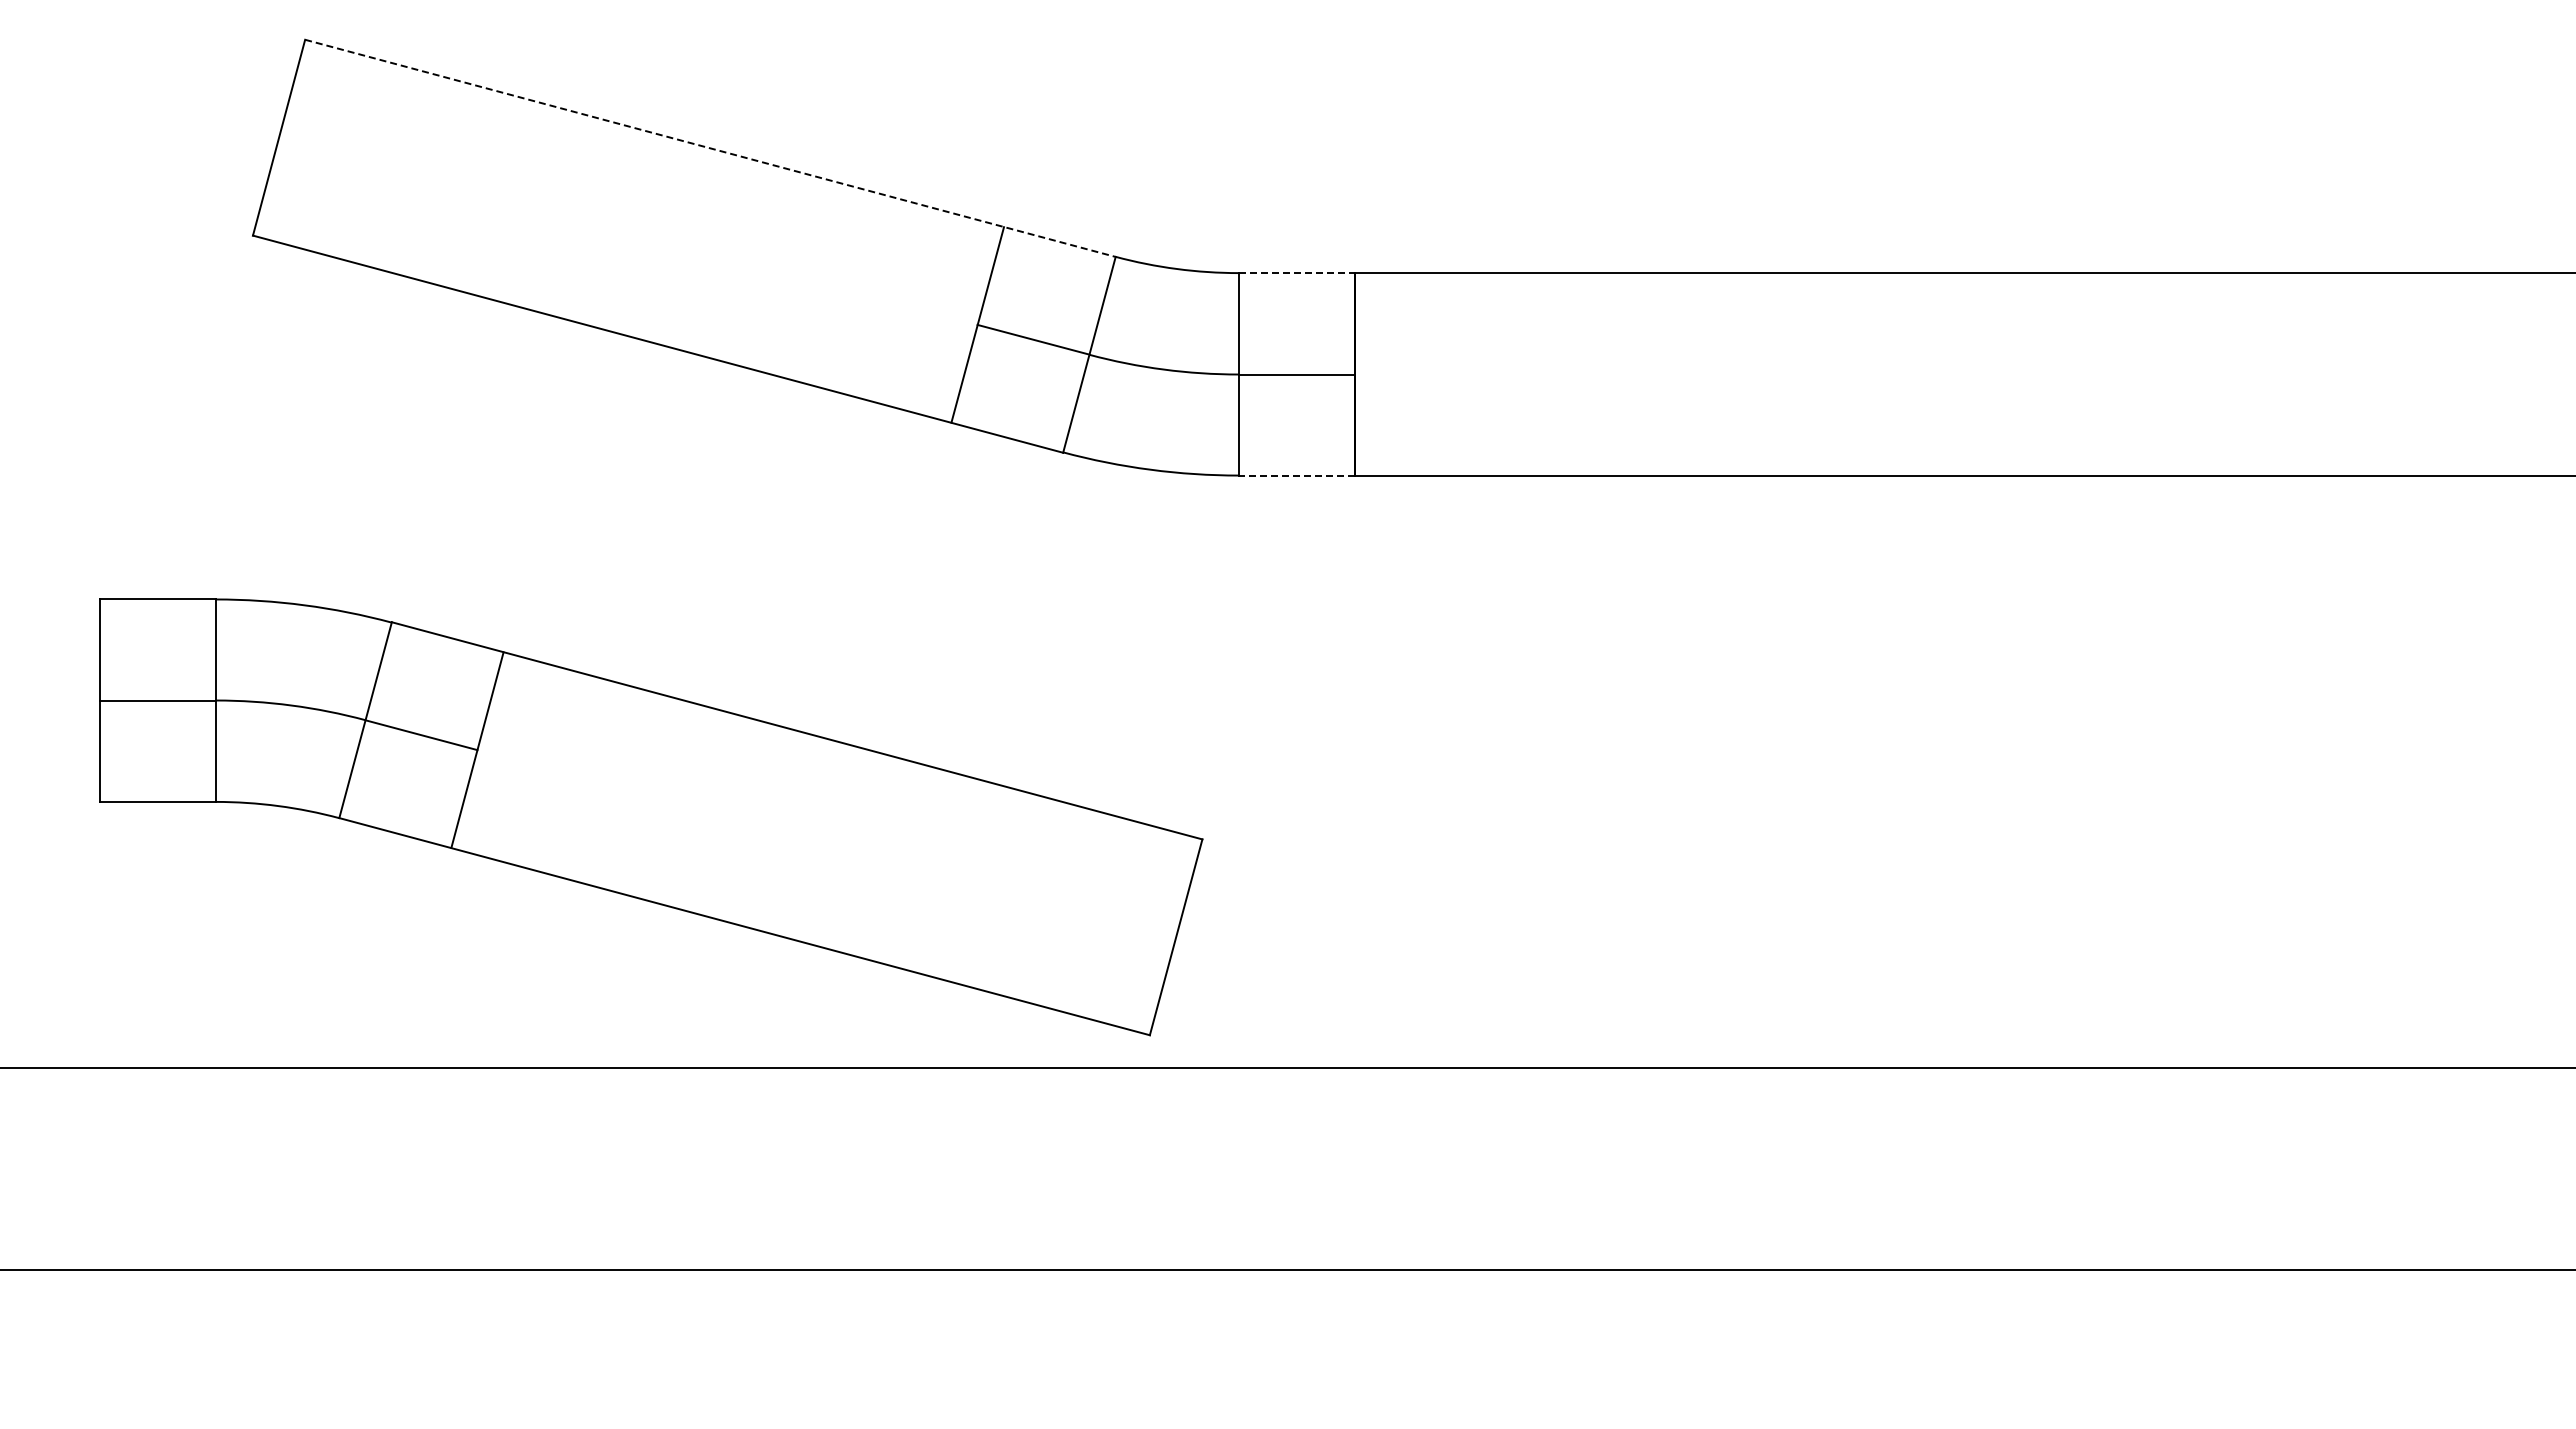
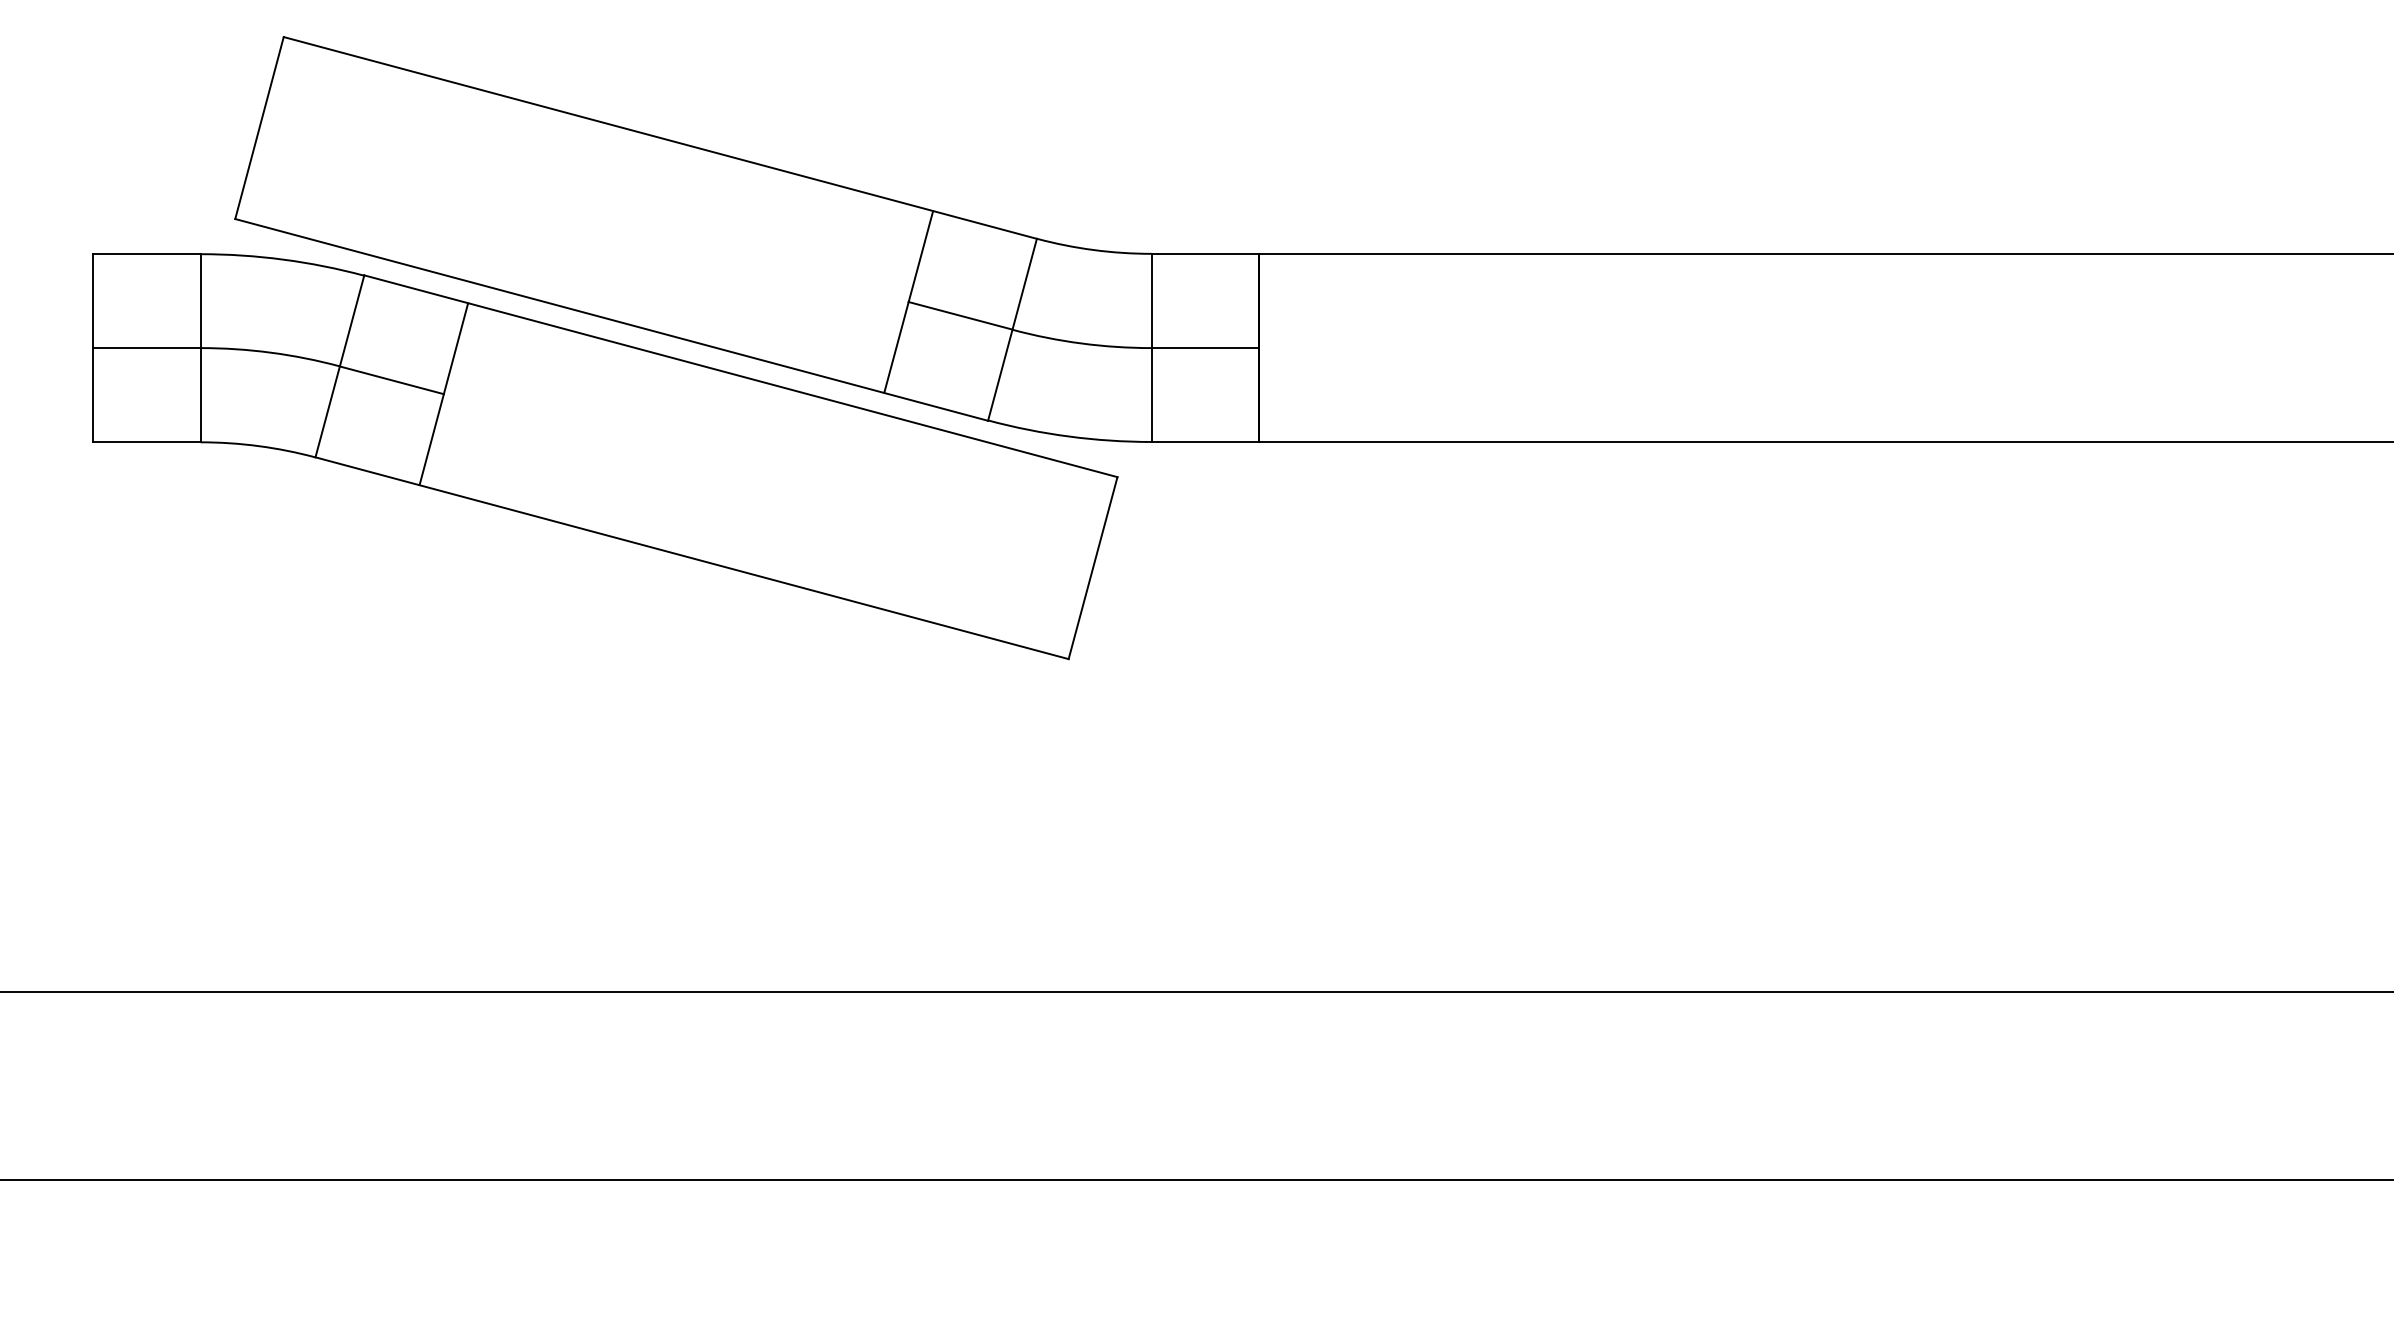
line: (710, 148) -> (660, 138), dashed -> solid
line: (1297, 273) -> (1205, 254), dashed -> solid
line: (1297, 475) -> (1205, 441), dashed -> solid
part: (651, 817) -> (605, 456), moved

